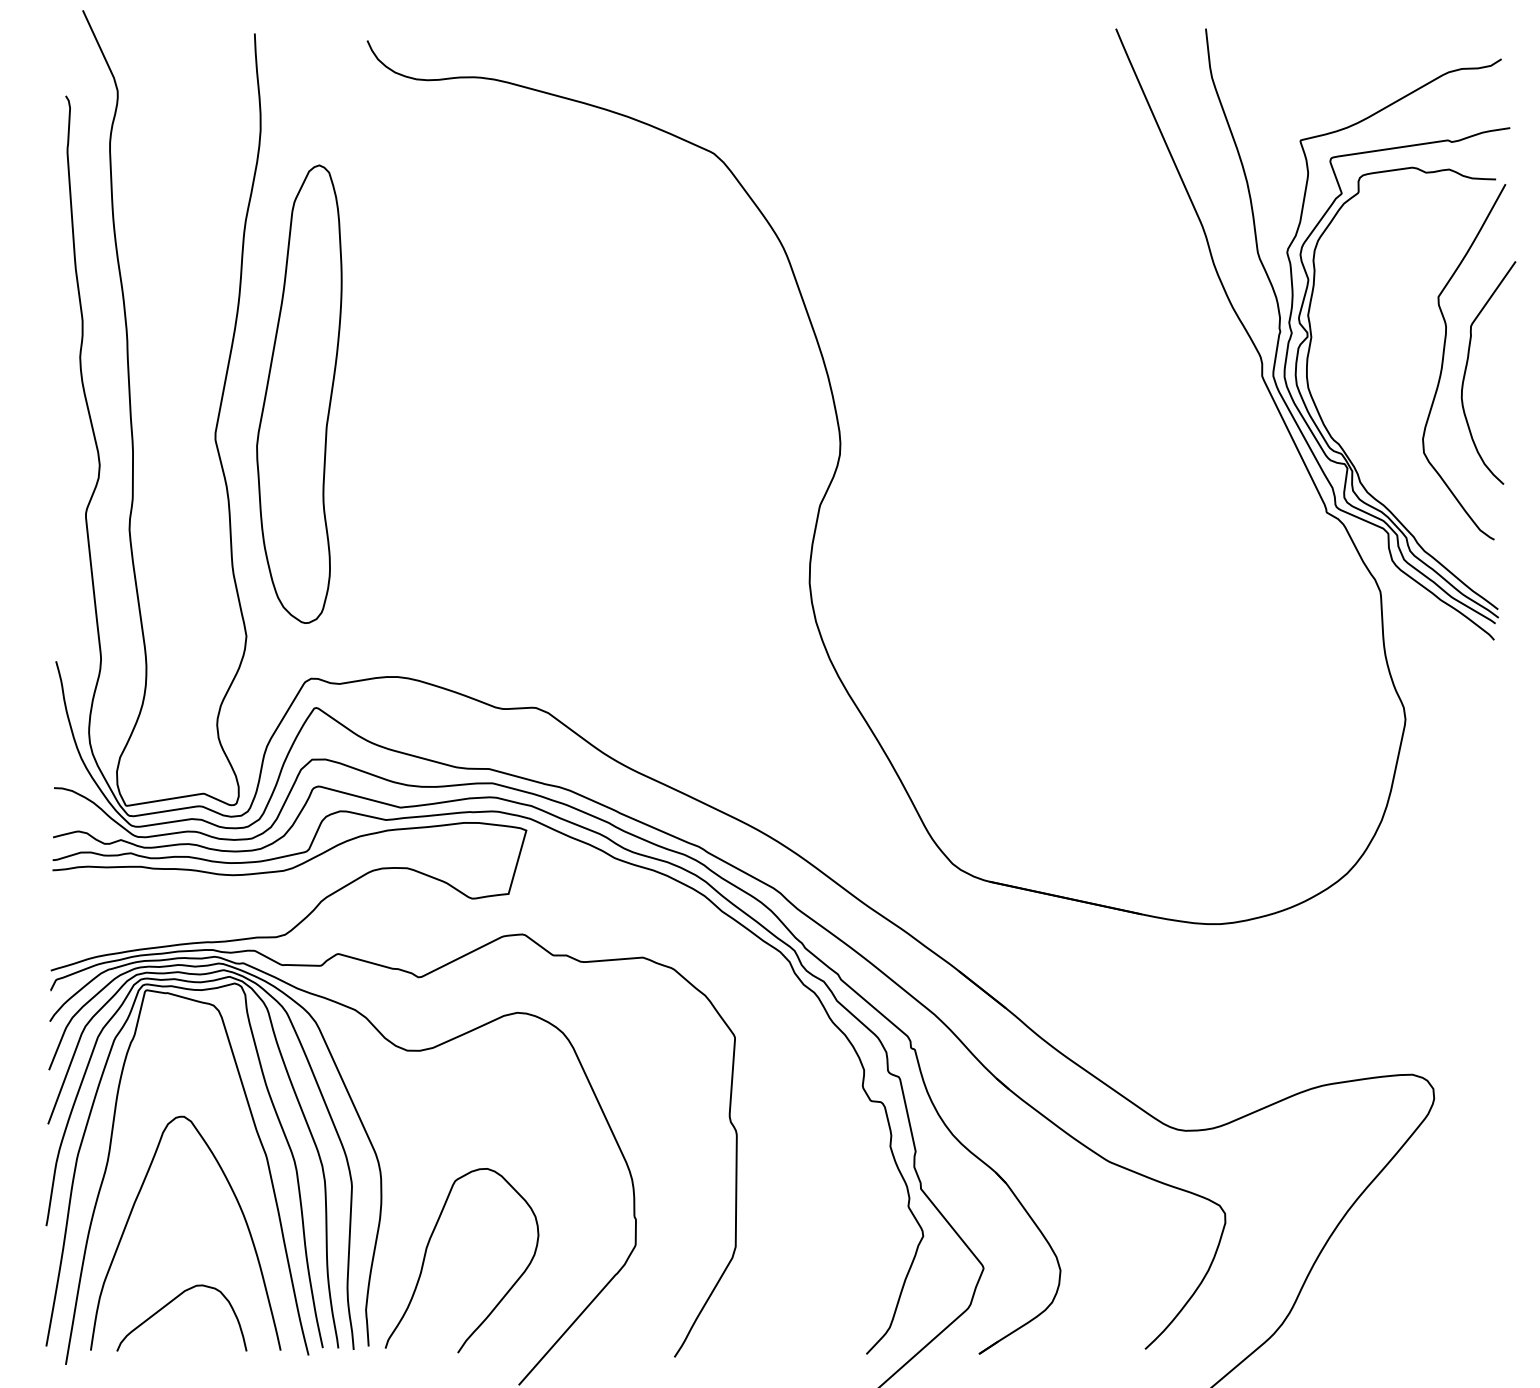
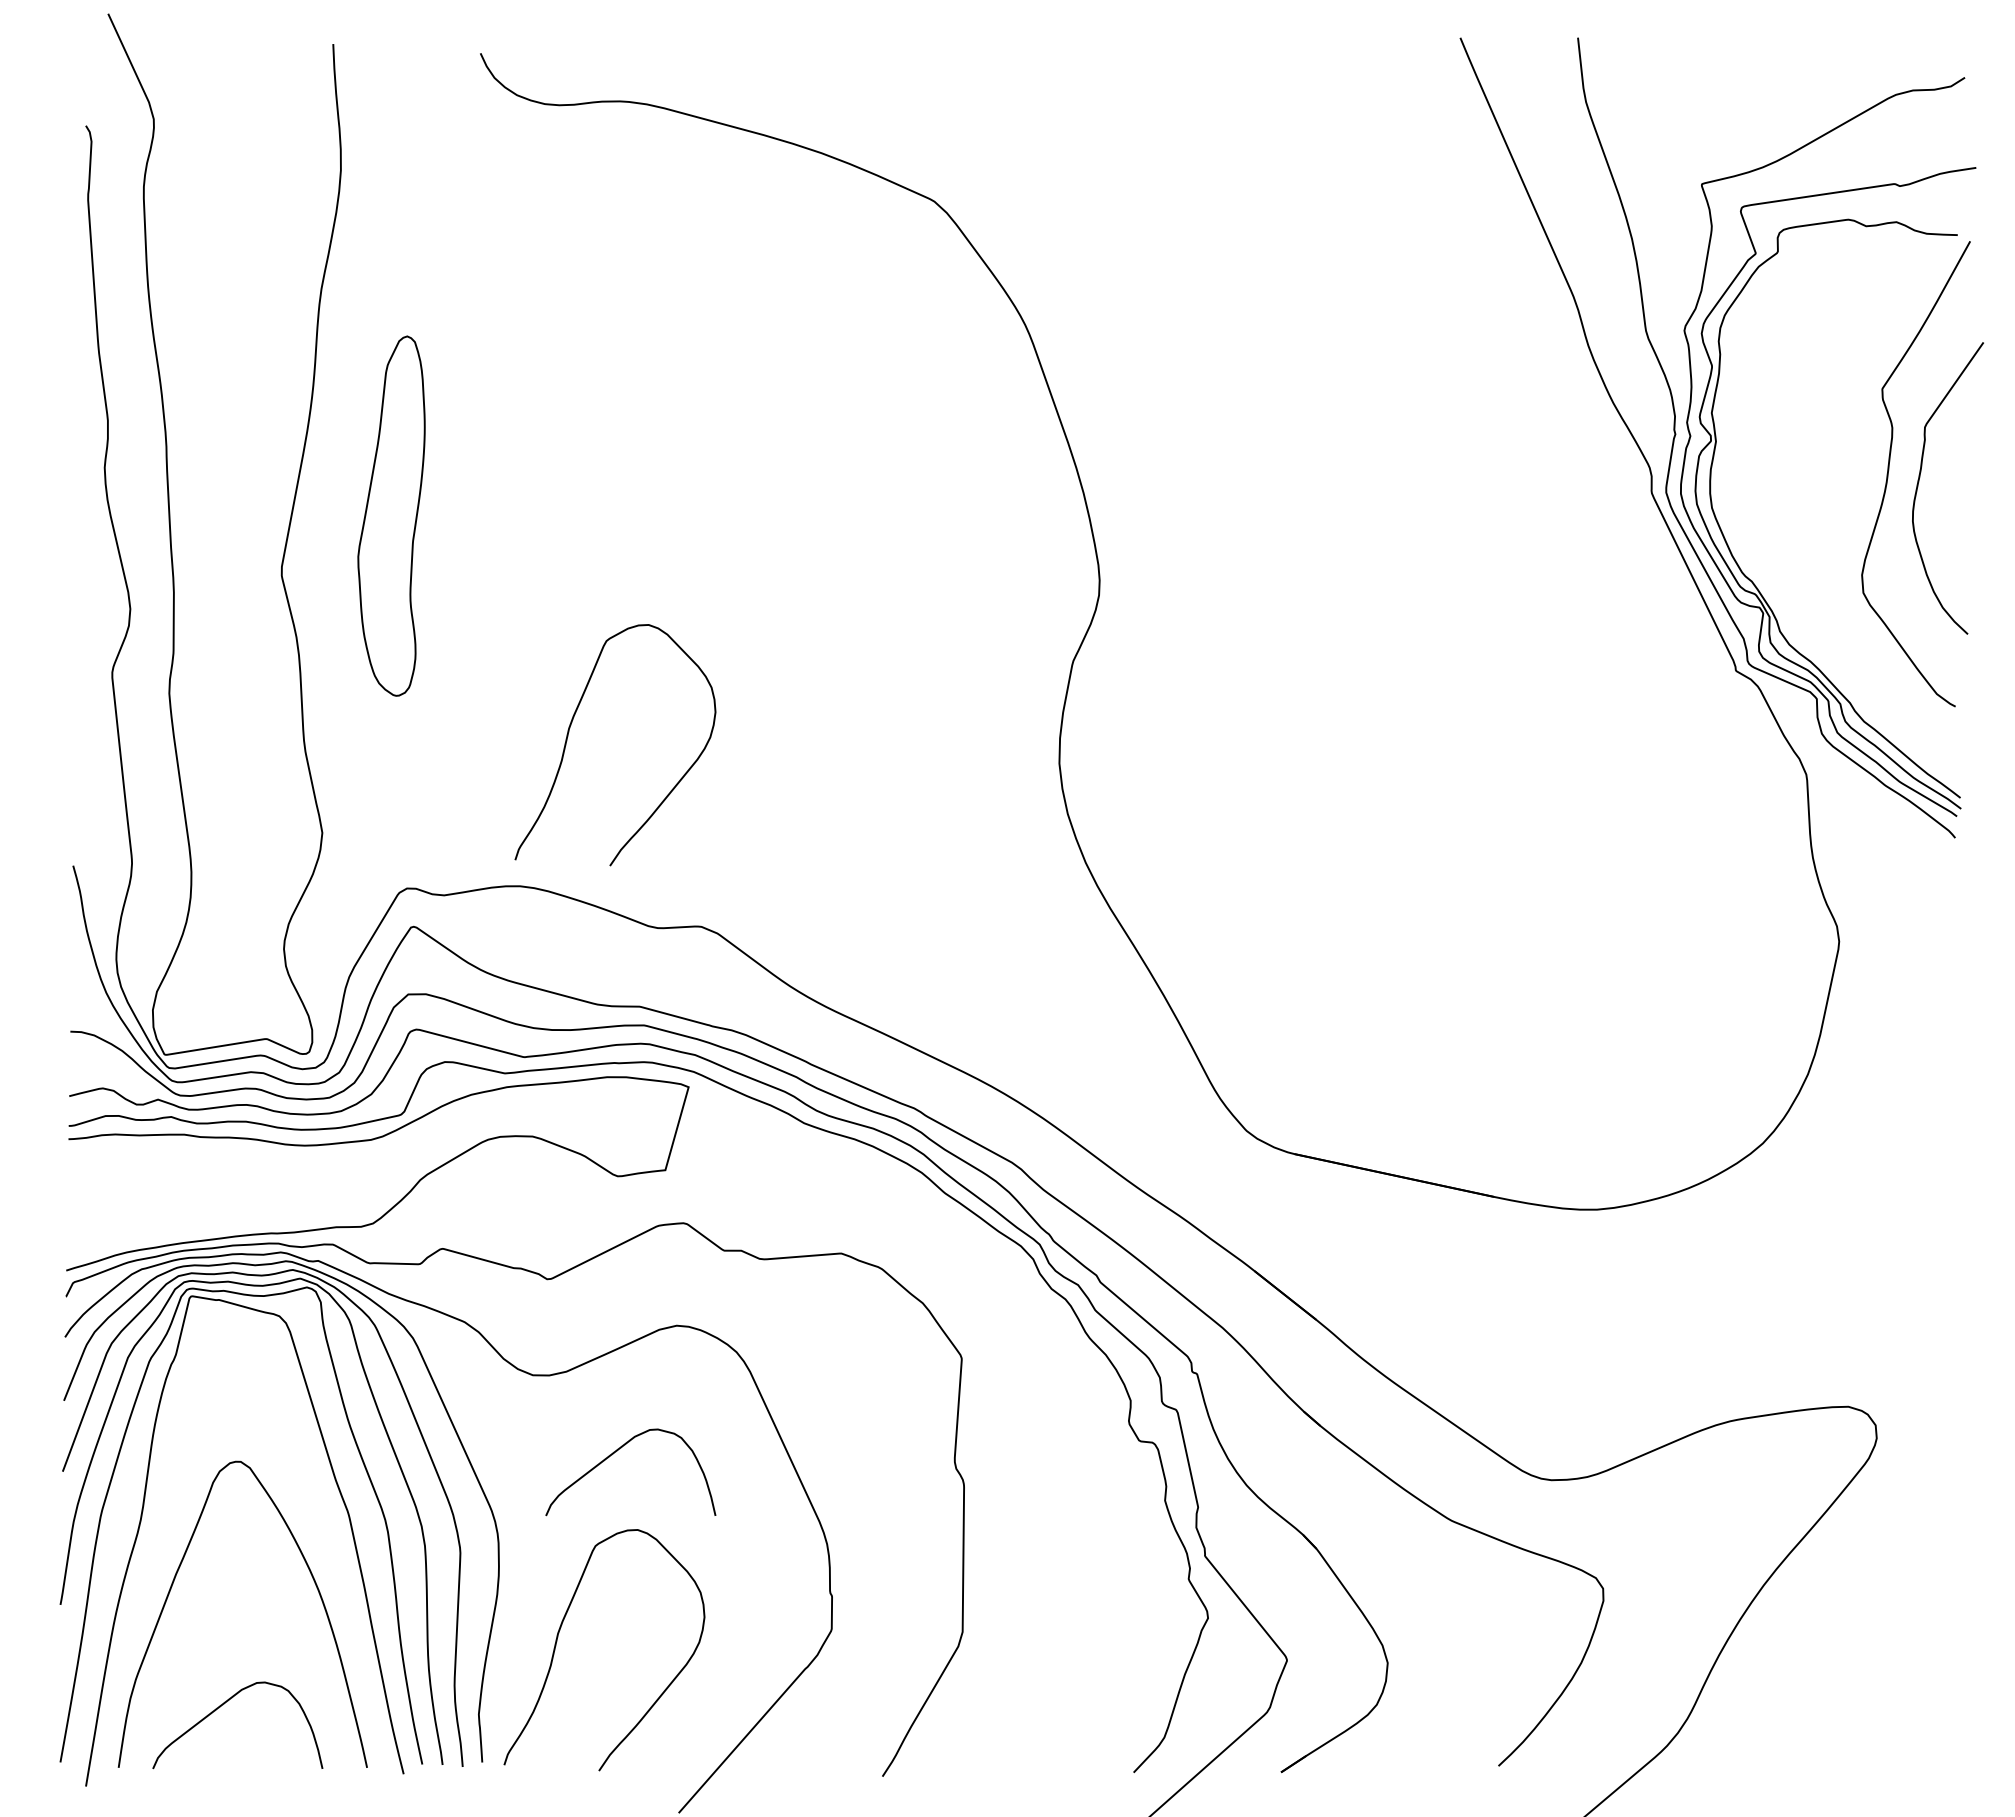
part: (299, 393) -> (391, 515), size x0.6
curve: (435, 559) -> (569, 732), added
curve: (472, 1108) -> (617, 1451), added

